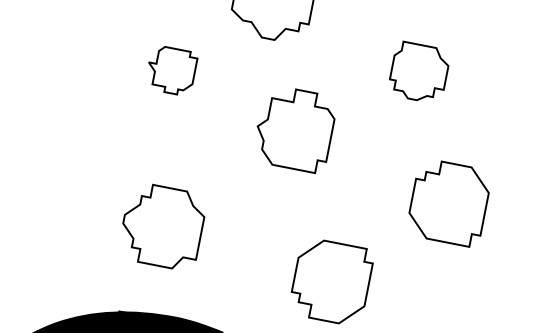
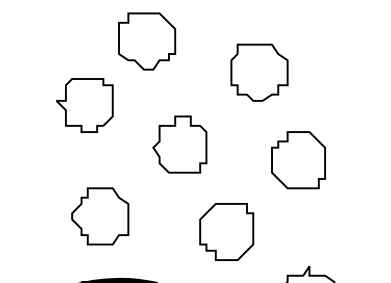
part: (170, 70) -> (84, 105), size x1.67
part: (419, 72) -> (259, 72), size x1.43
part: (294, 128) -> (179, 144), moved

